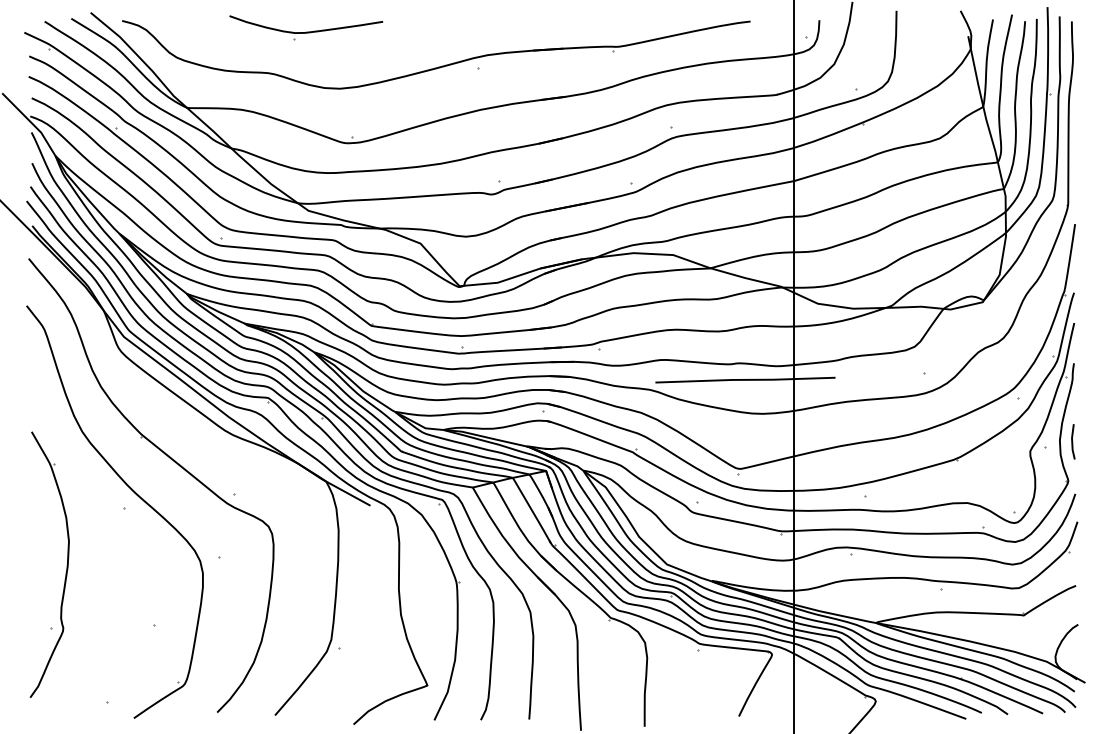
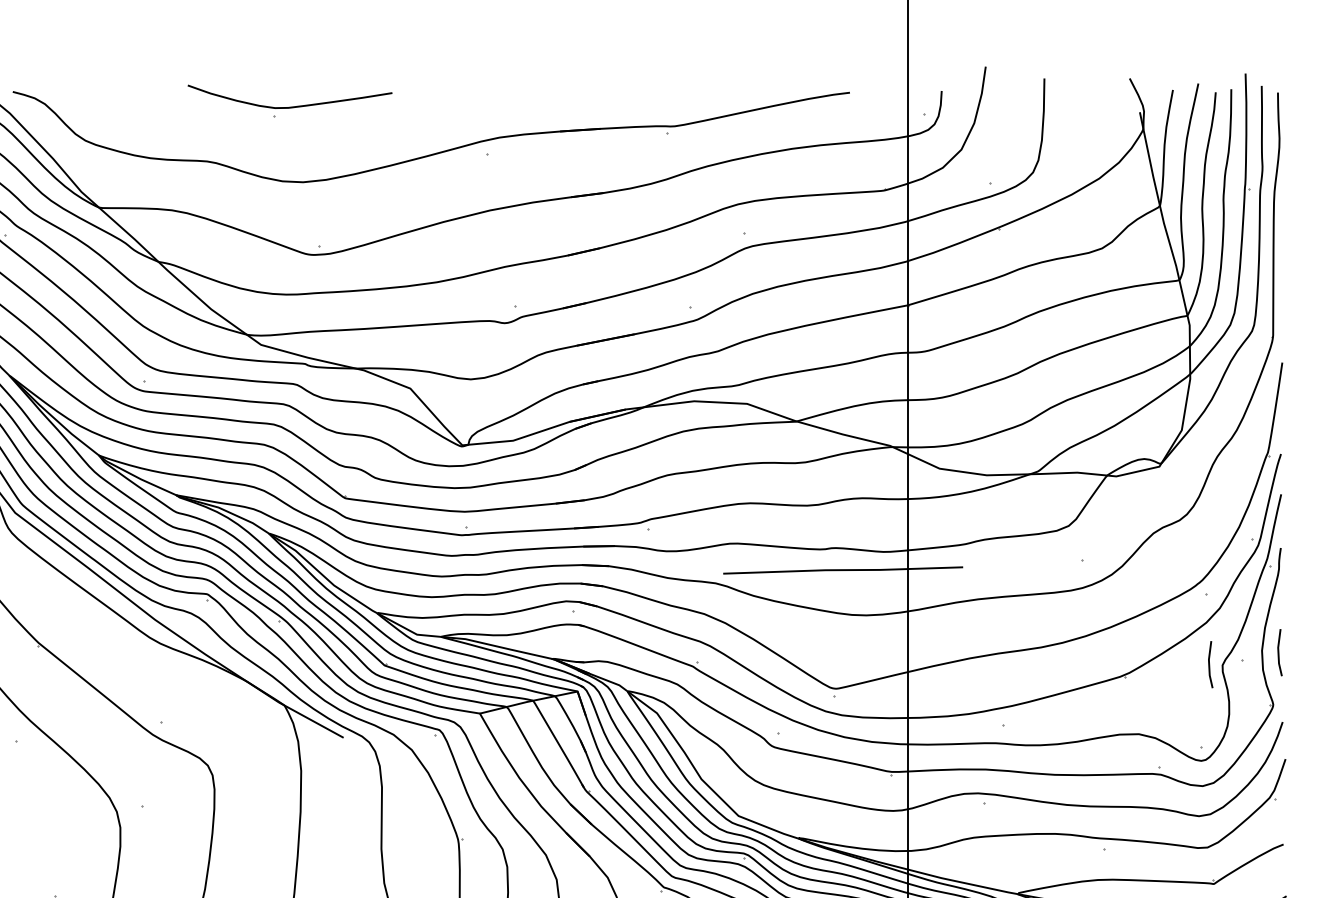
part: (306, 27) -> (290, 100), moved
line: (1021, 450) -> (1210, 664), added

